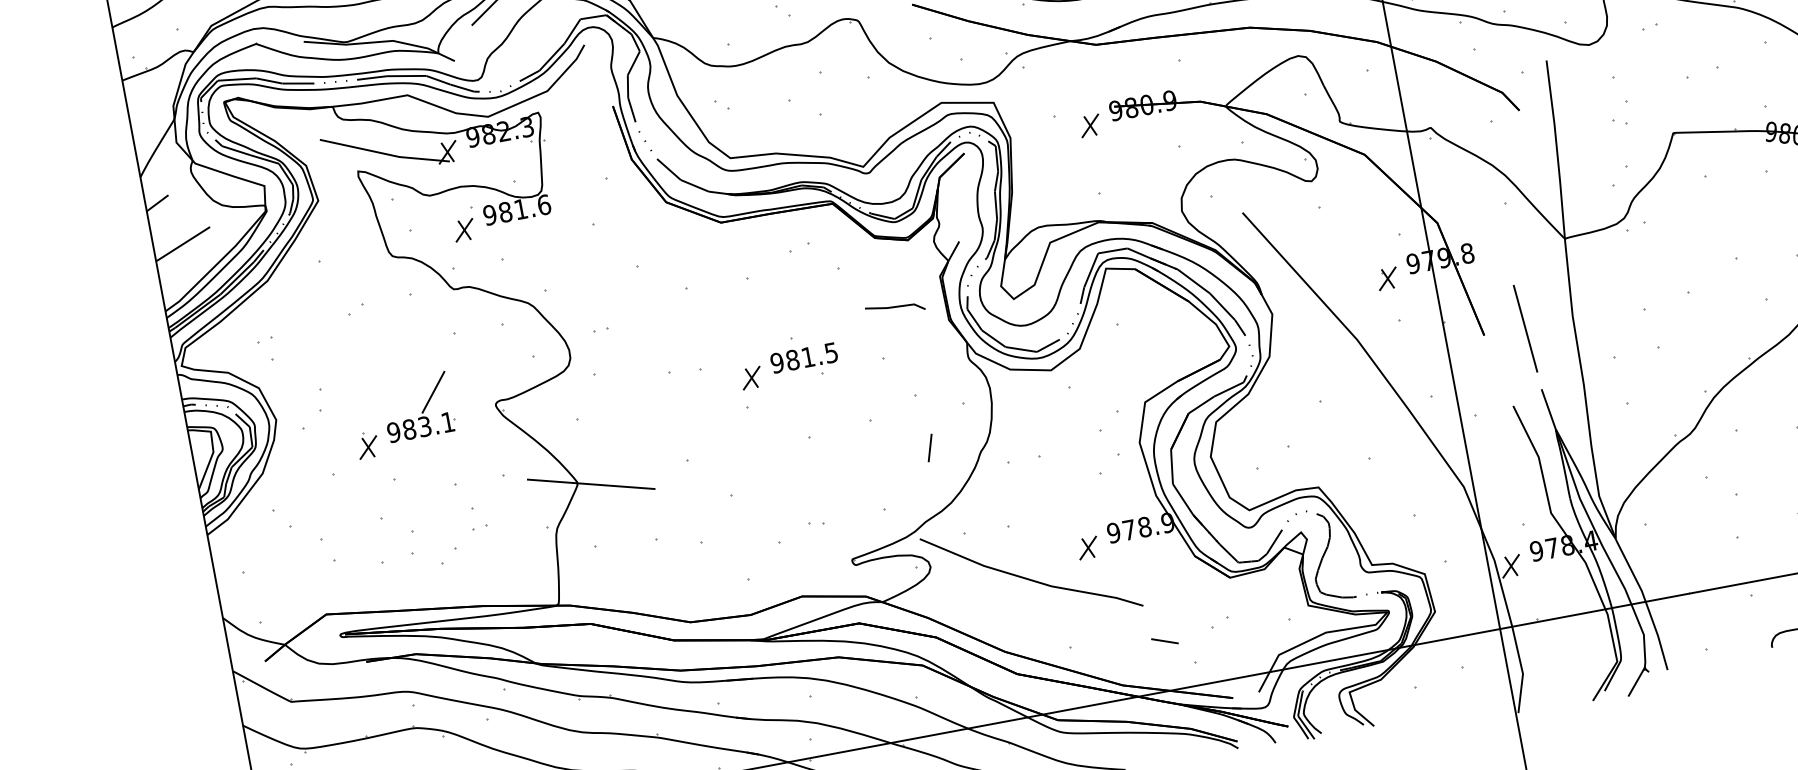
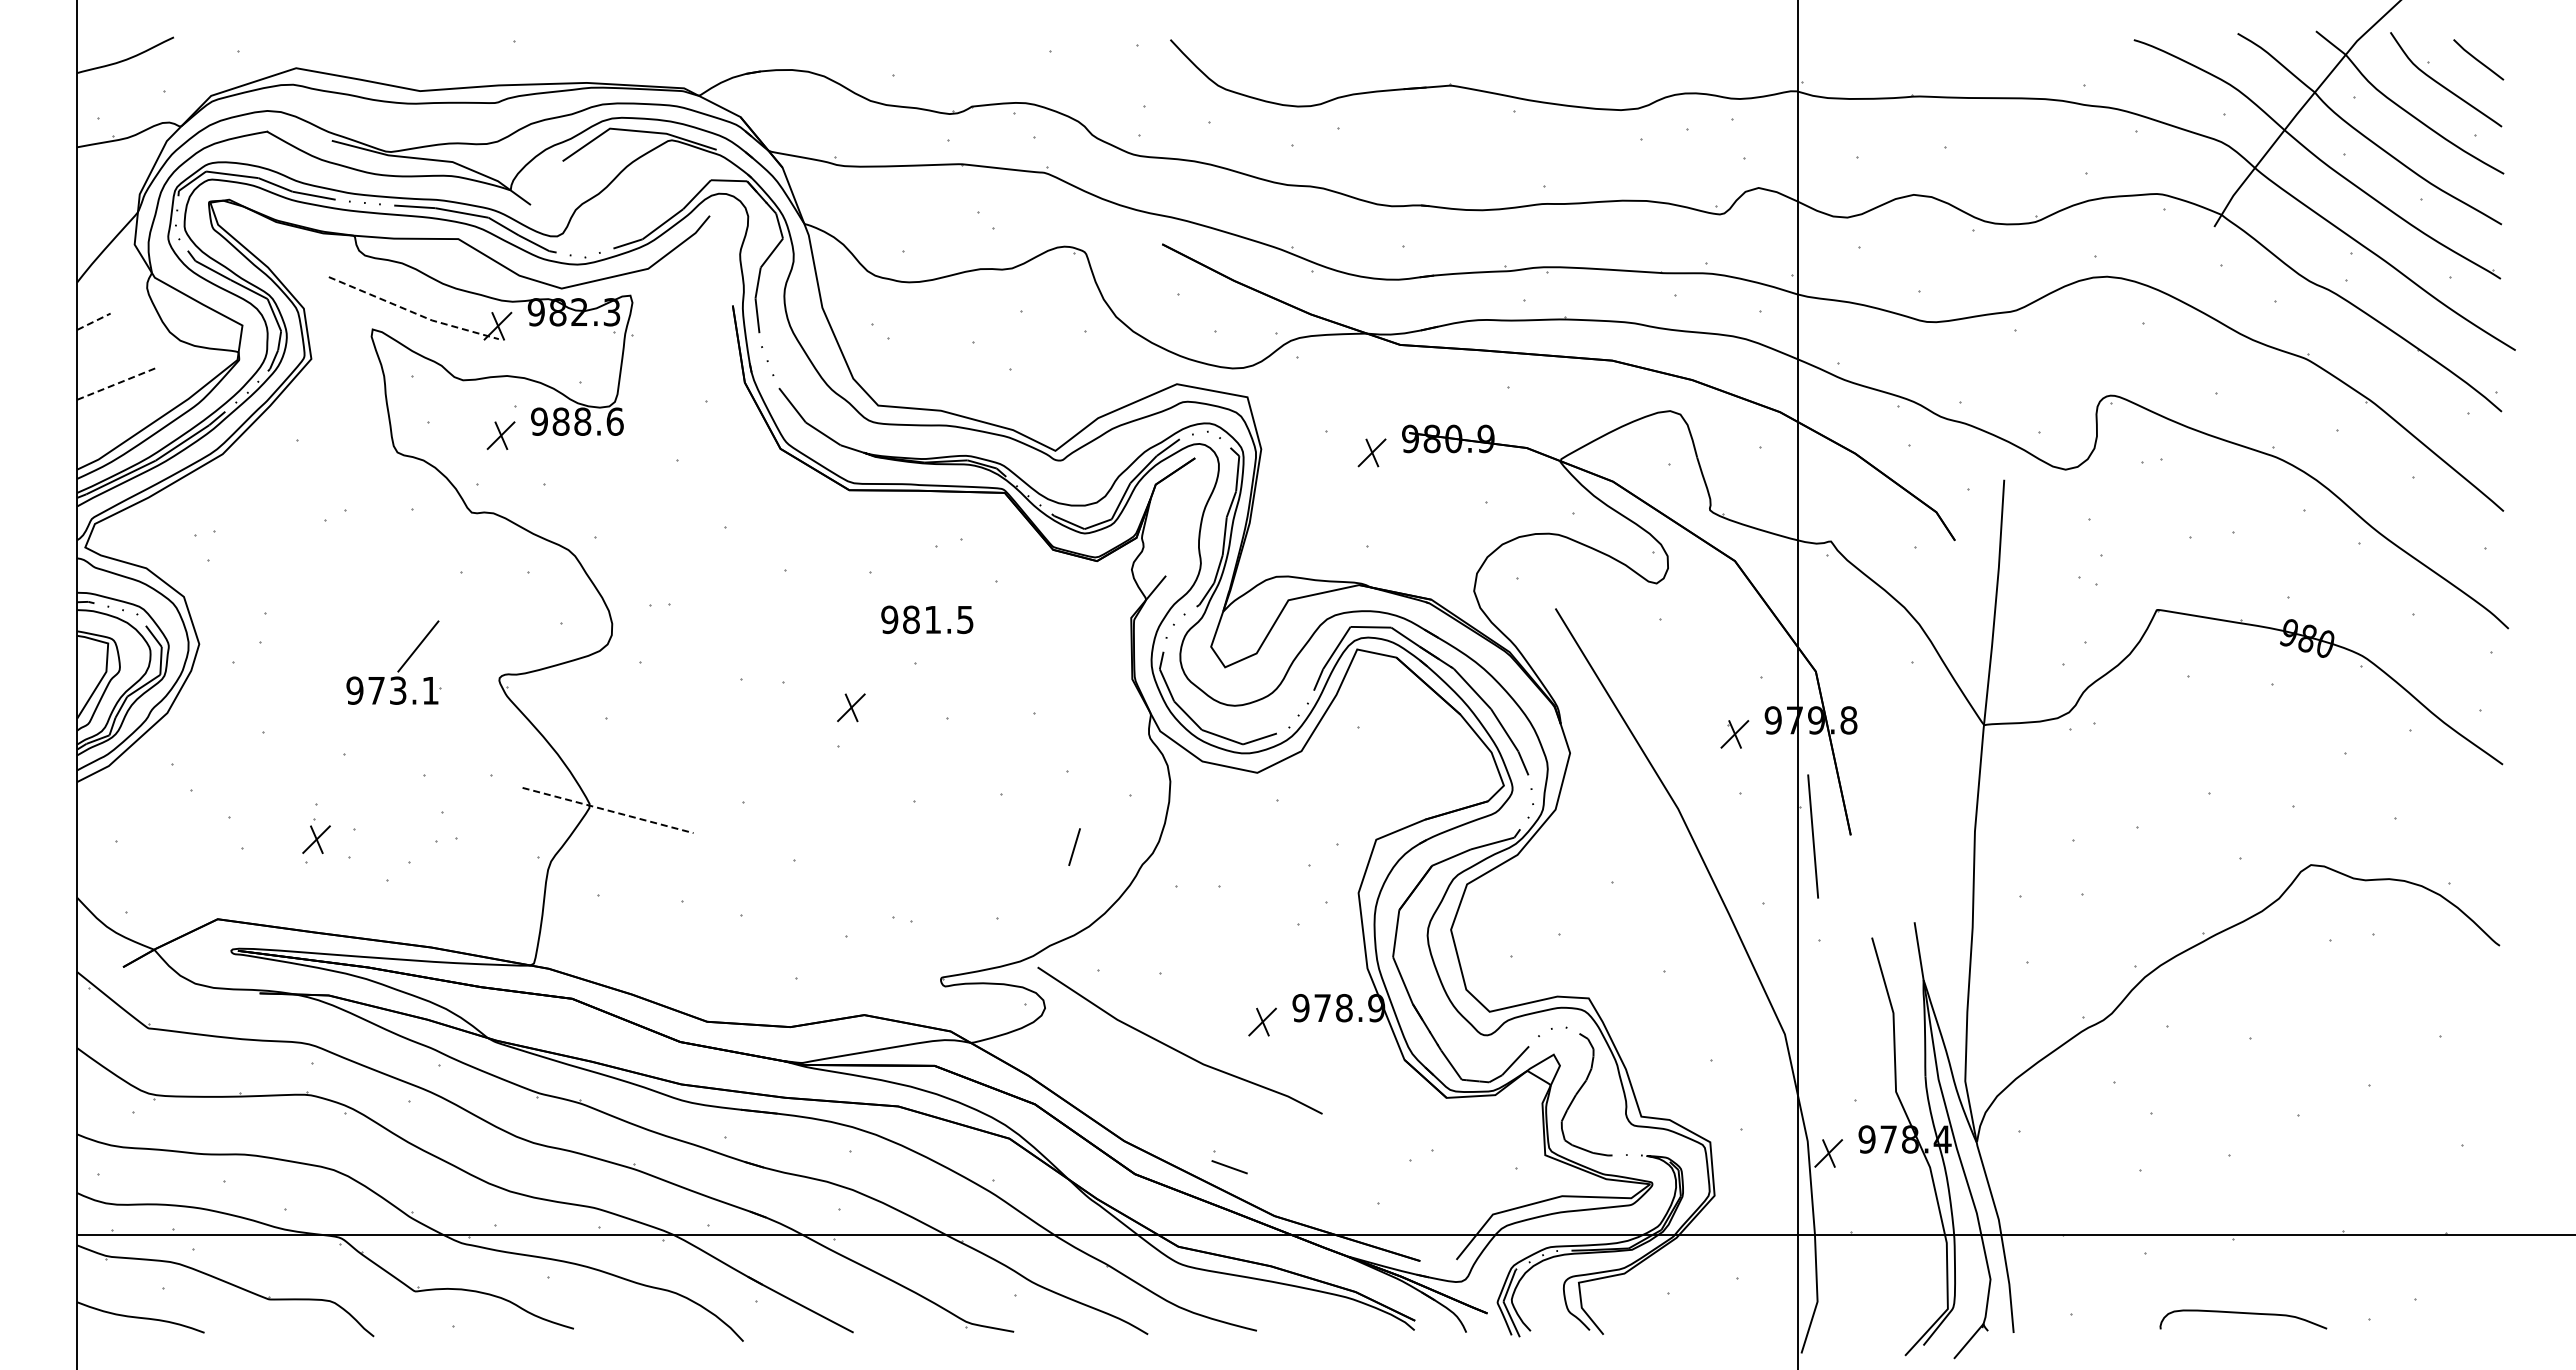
line: (385, 153) -> (413, 312), solid -> dashed
line: (157, 203) -> (93, 321), solid -> dashed
text: (520, 209) -> (582, 421), 981.6 -> 988.6
line: (183, 244) -> (118, 383), solid -> dashed
line: (894, 307) -> (1062, 648), removed
line: (1525, 328) -> (1812, 836), moved
text: (804, 357) -> (927, 619), moved
text: (409, 429) -> (376, 690), 983.1 -> 973.1
part: (367, 444) -> (316, 835), moved
line: (591, 484) -> (608, 810), solid -> dashed
line: (1164, 641) -> (1229, 1167), moved

